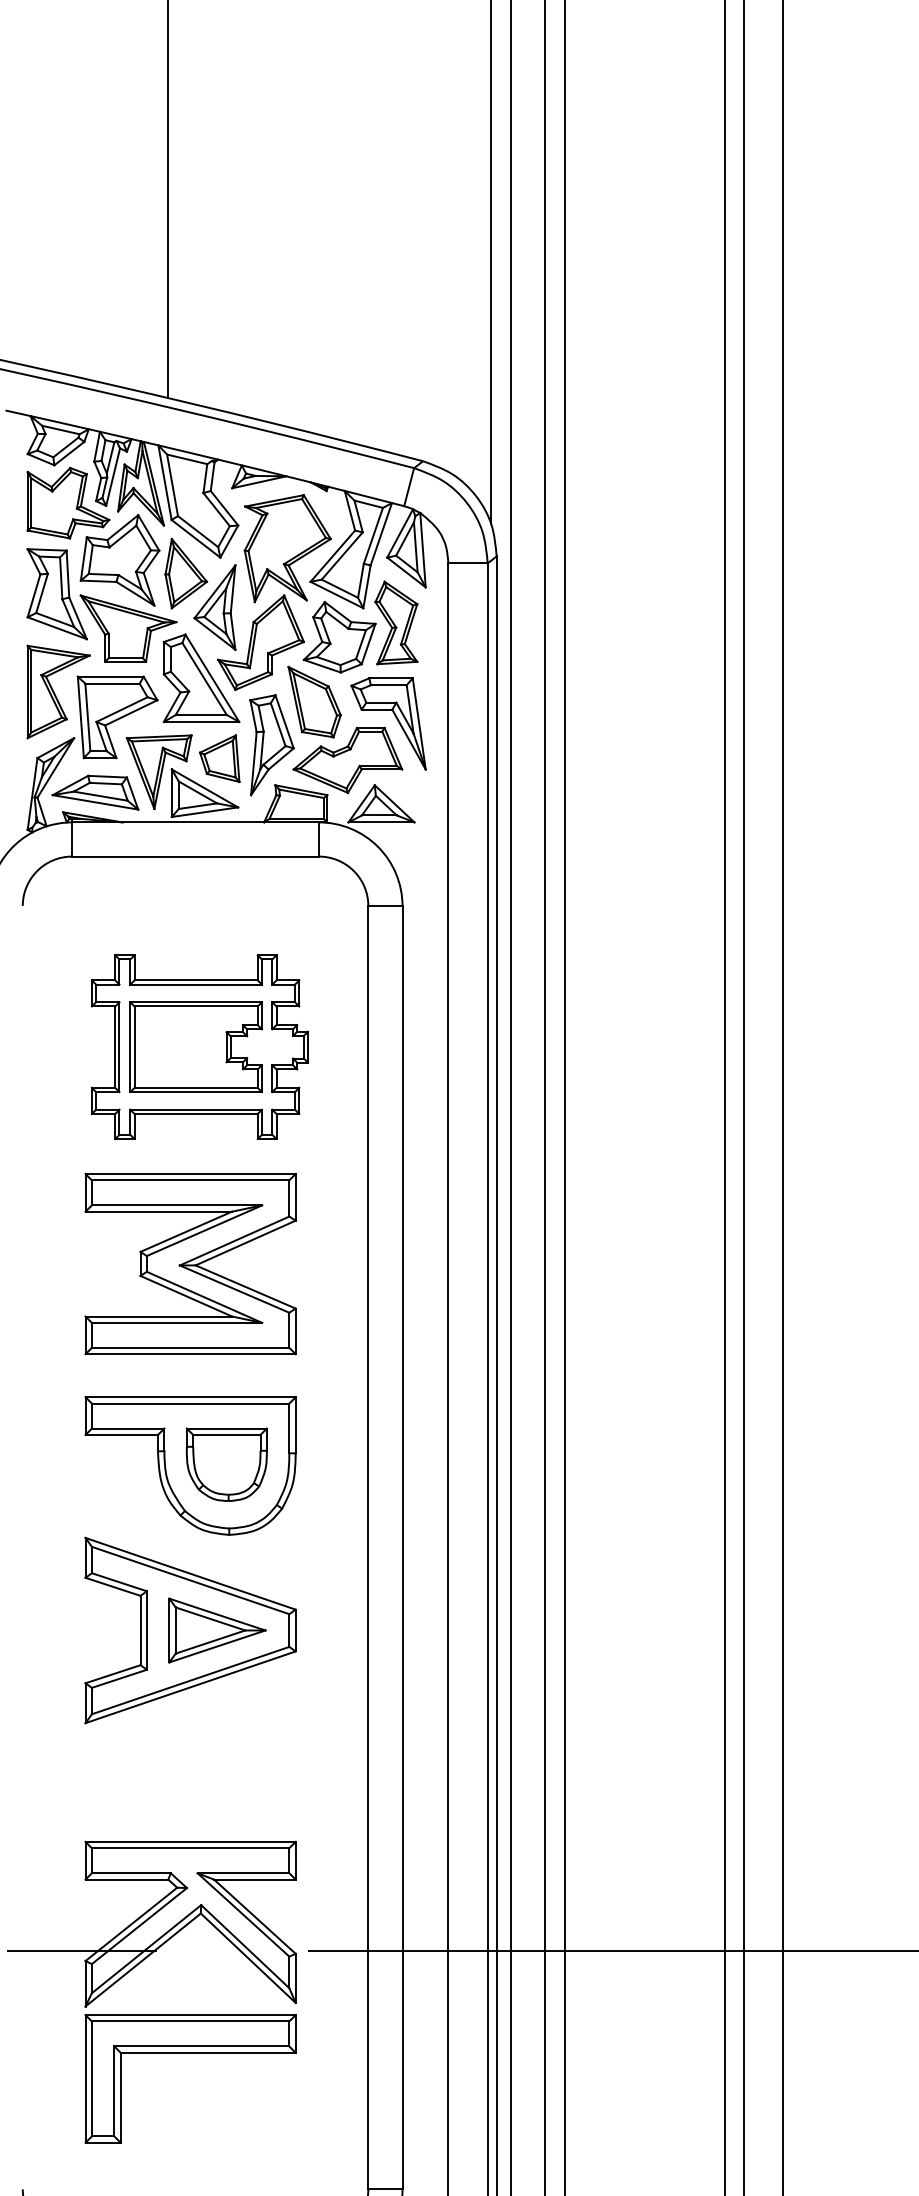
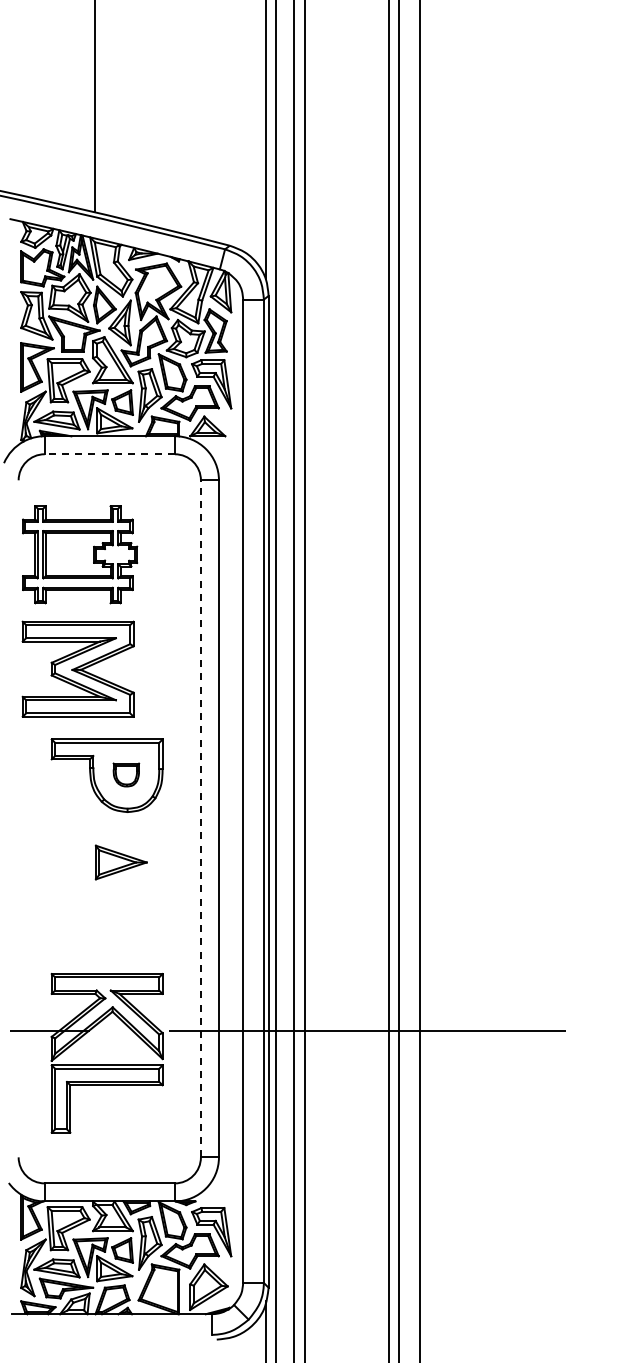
line: (194, 857) -> (109, 454), solid -> dashed
part: (200, 1046) -> (80, 554), moved
part: (189, 1262) -> (77, 668), moved
part: (227, 1463) -> (126, 774), size x0.6
line: (367, 1547) -> (200, 818), solid -> dashed
part: (189, 1630) -> (106, 862), removed

